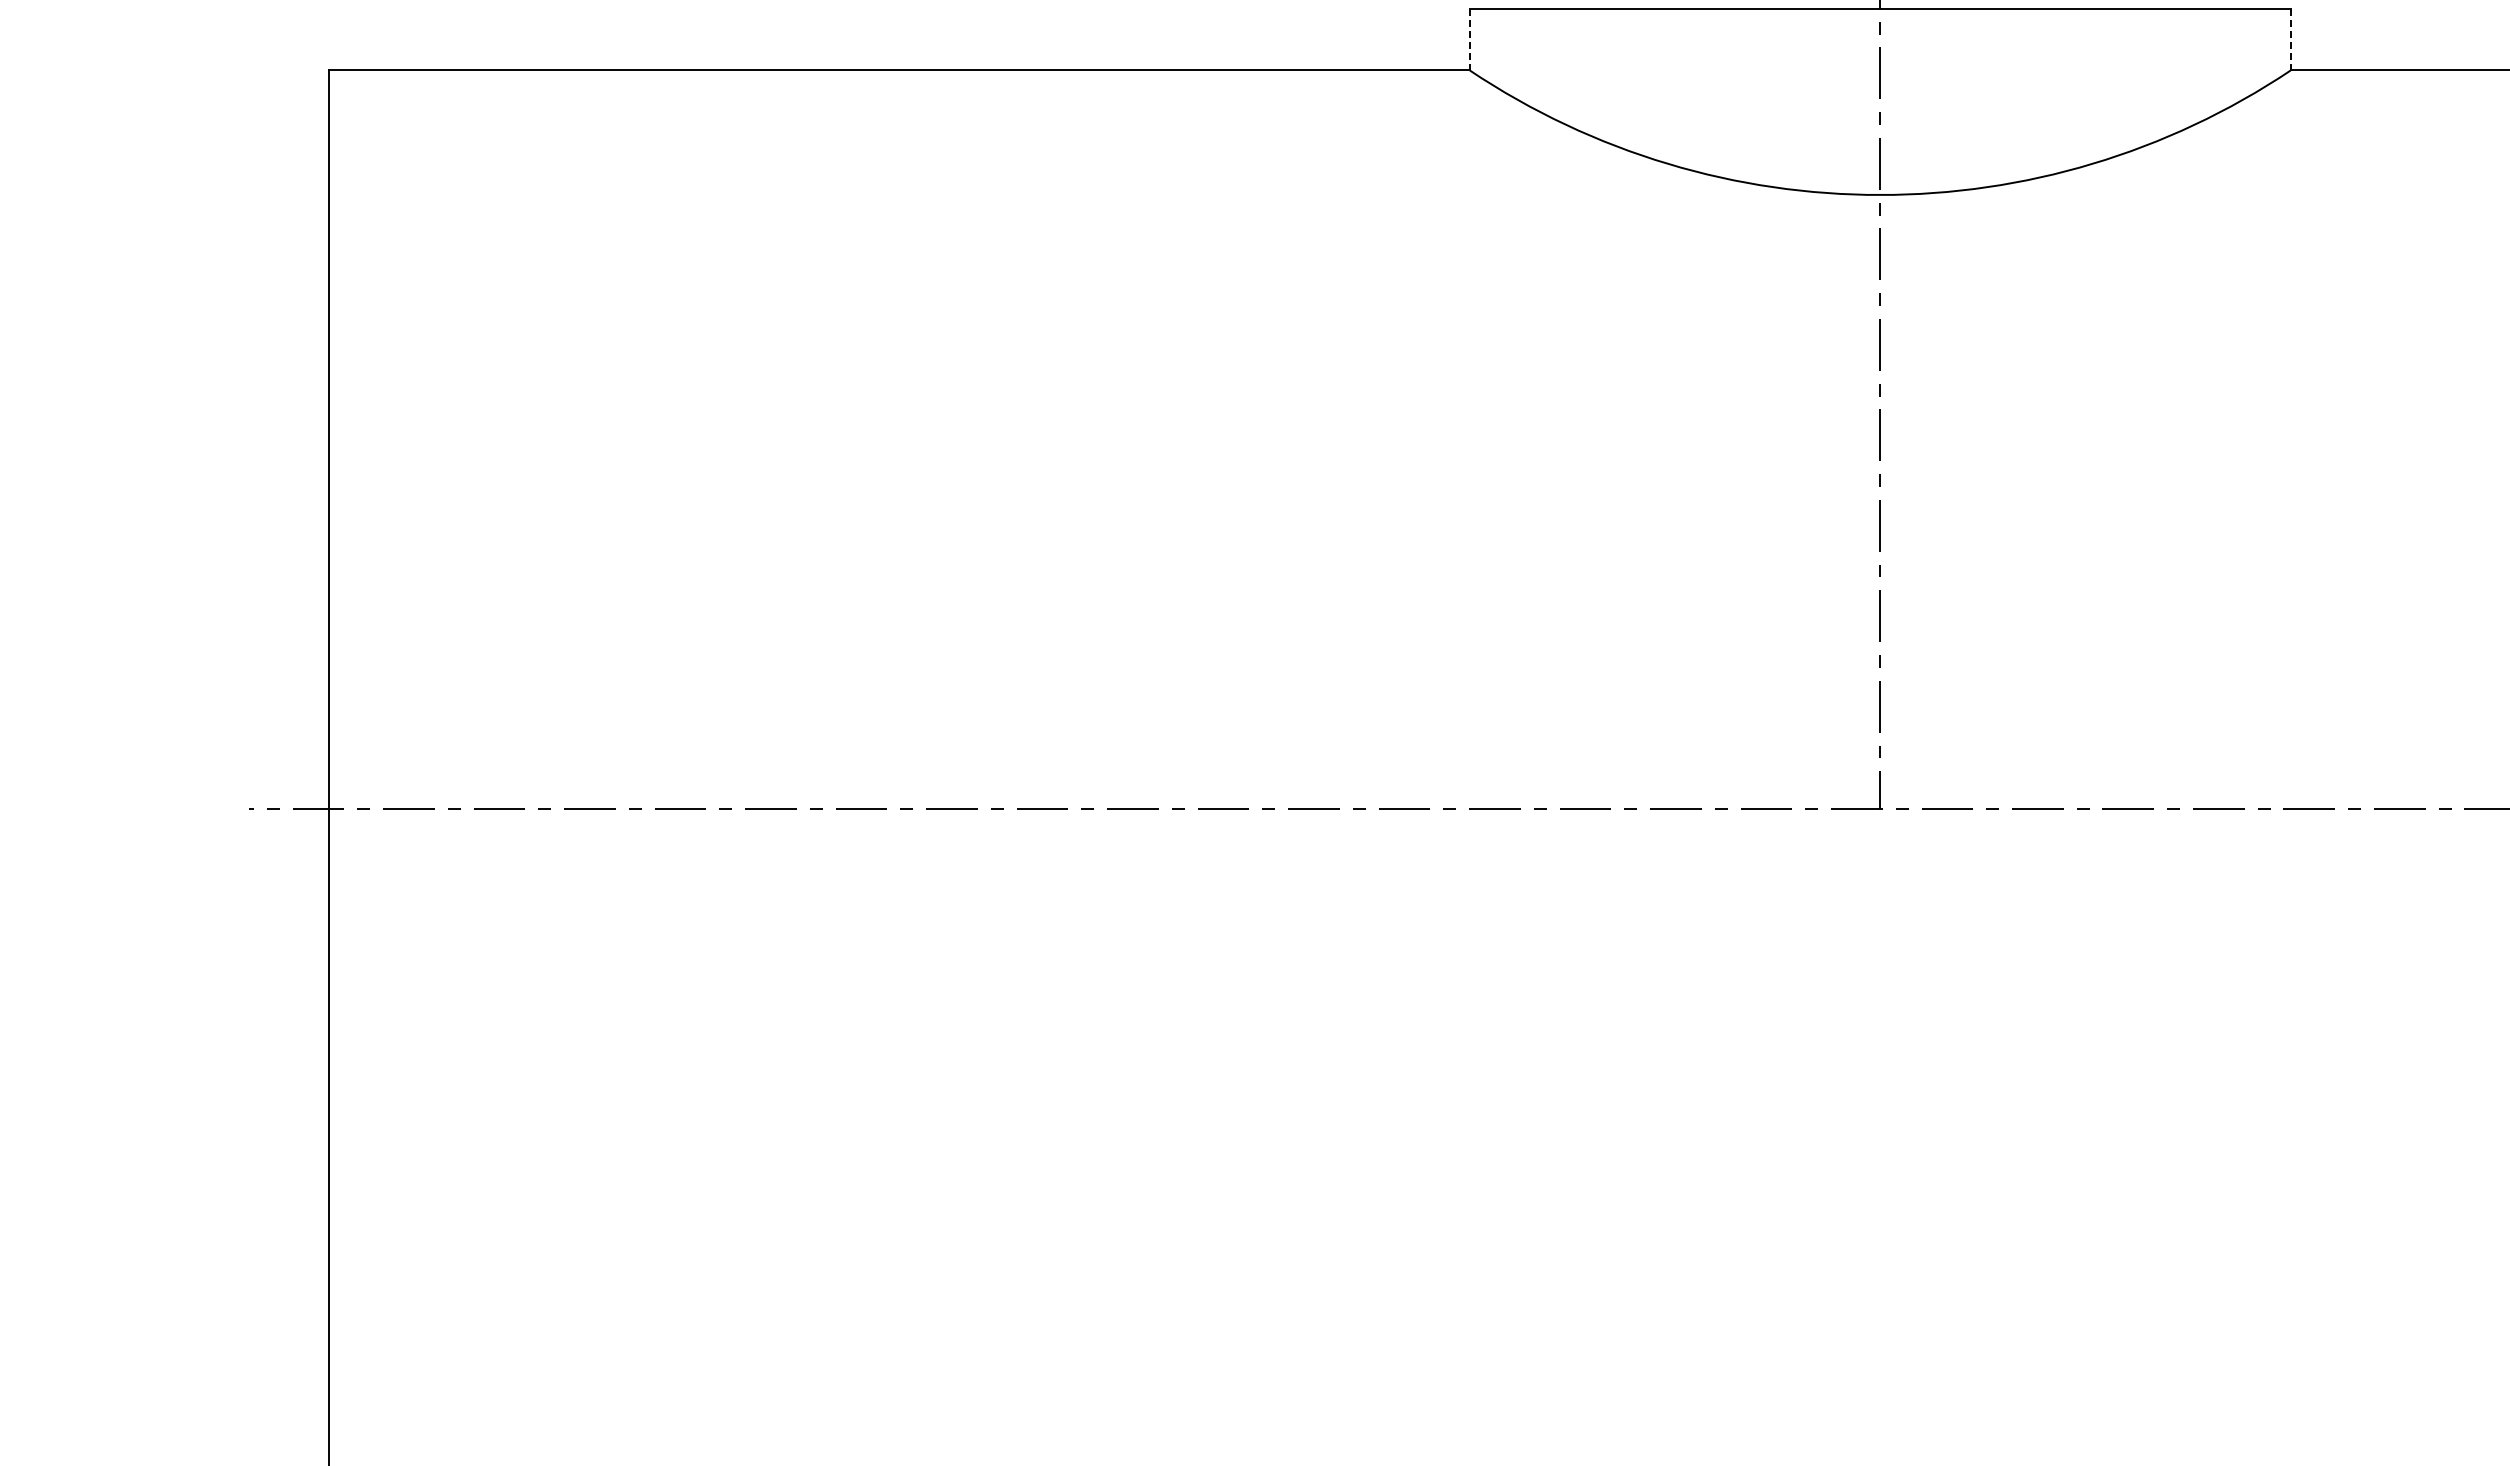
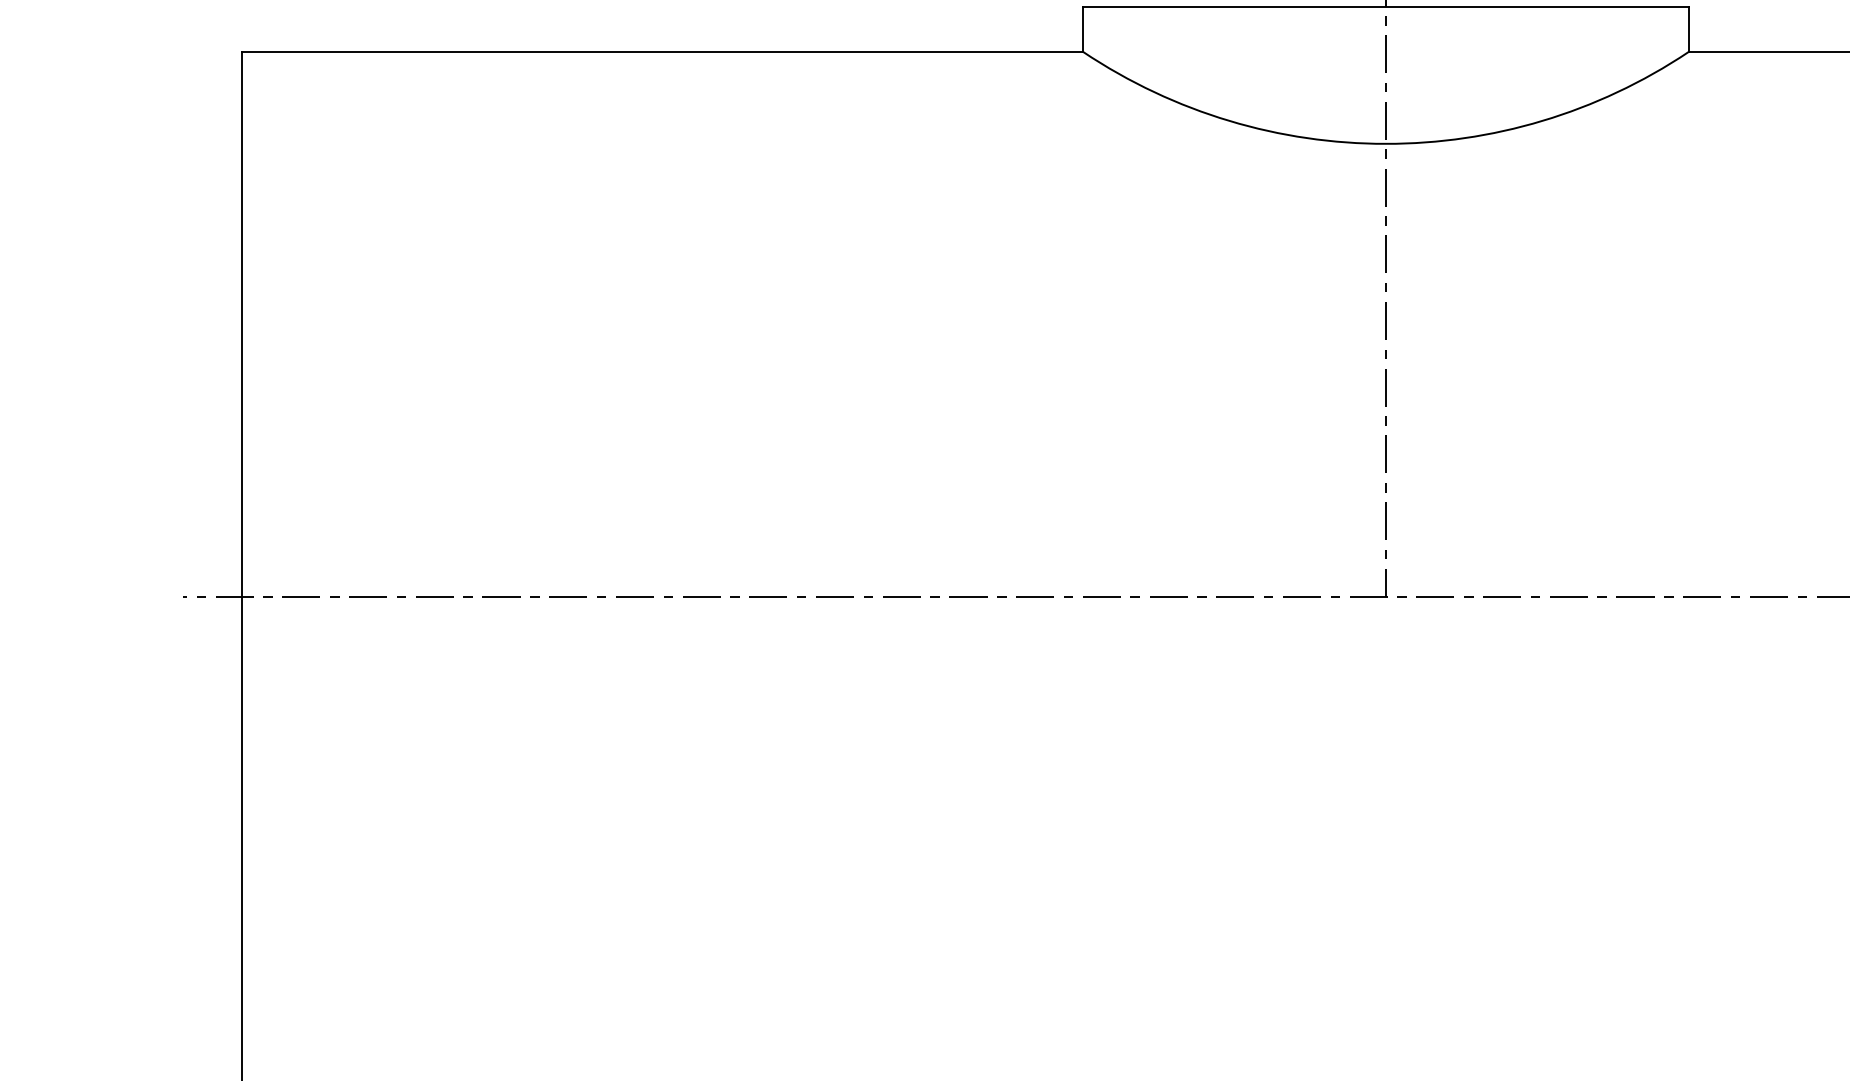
line: (1469, 39) -> (1083, 29), dashed -> solid
line: (2290, 39) -> (1688, 29), dashed -> solid

